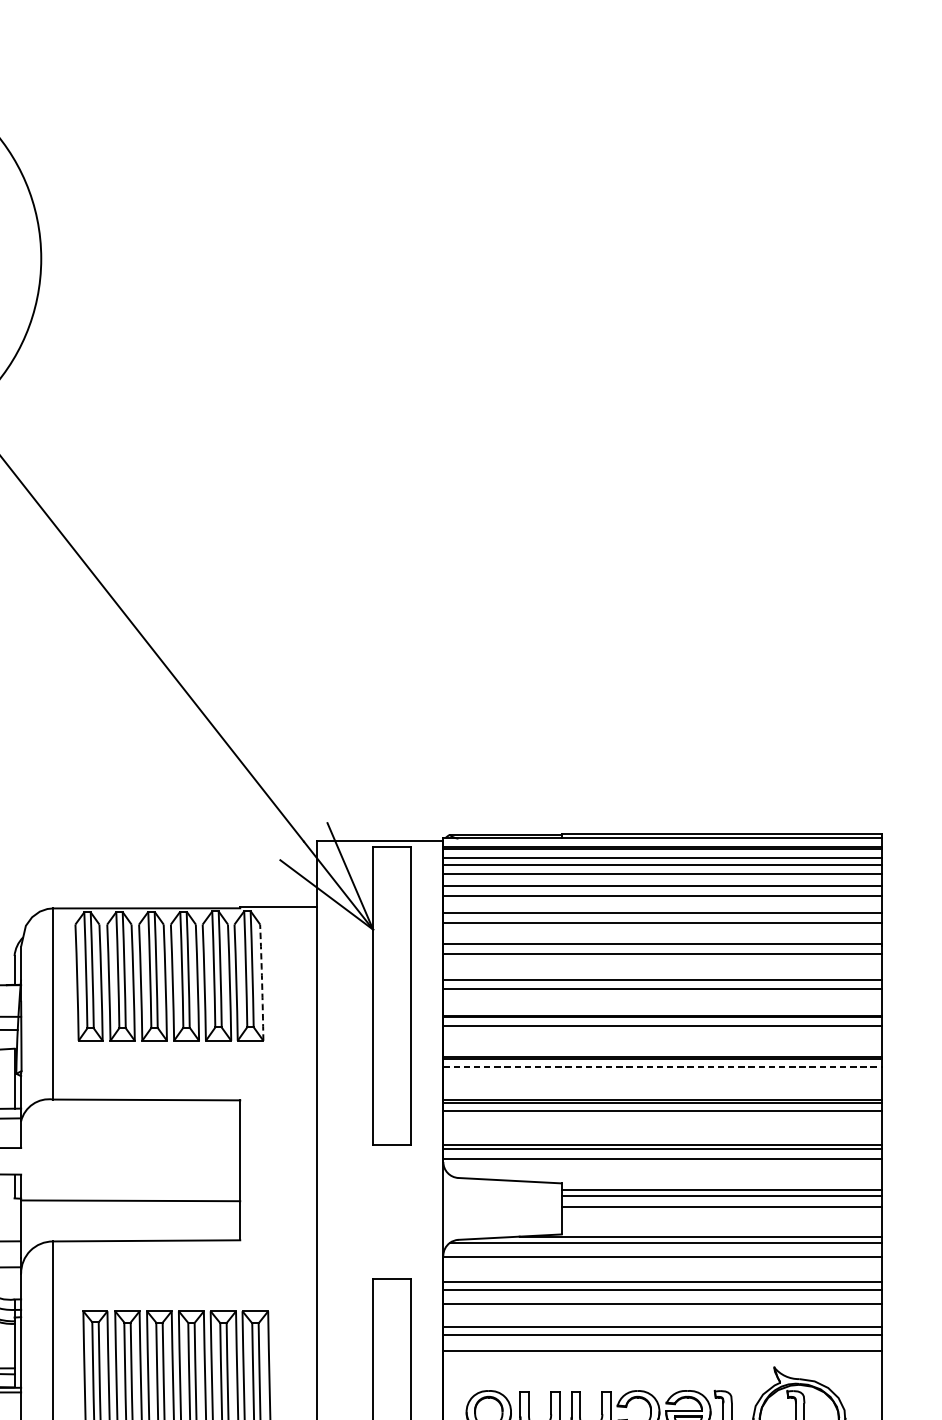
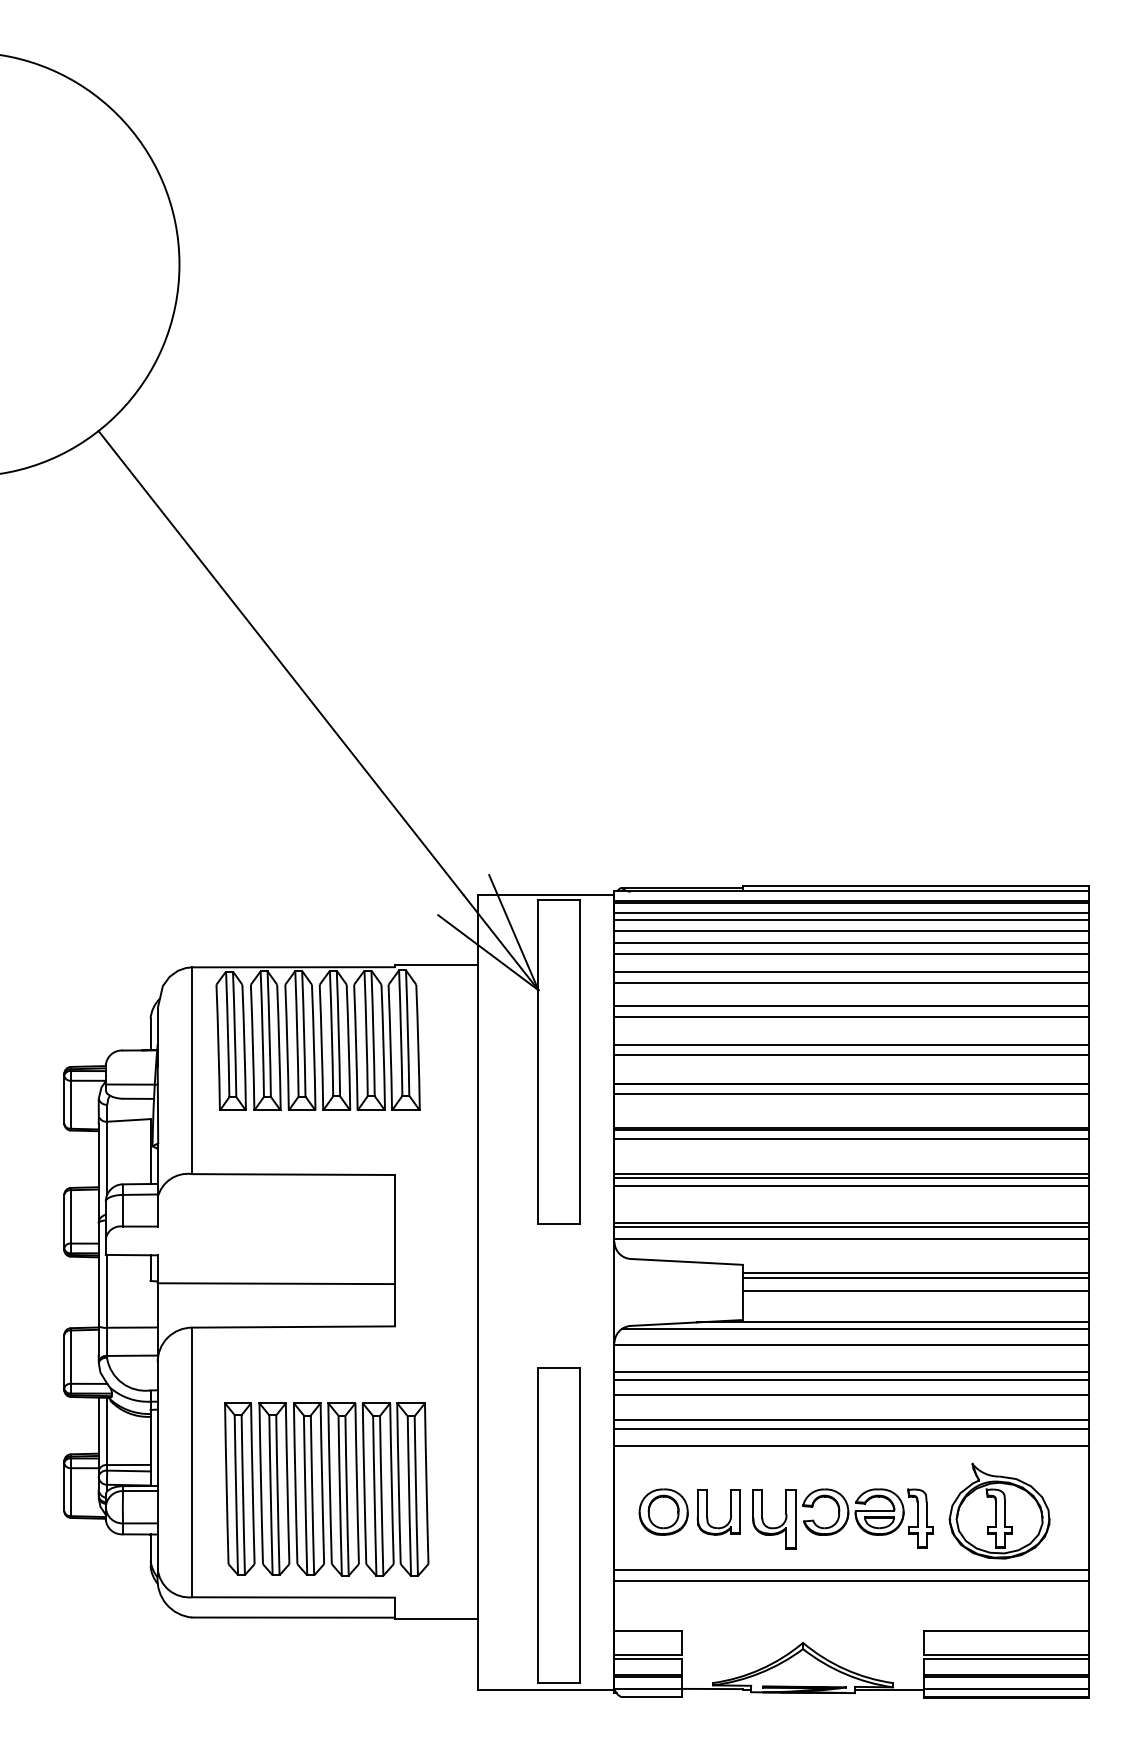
arc: (262, 982) -> (418, 1047), dashed -> solid
line: (663, 1066) -> (852, 1138), dashed -> solid

